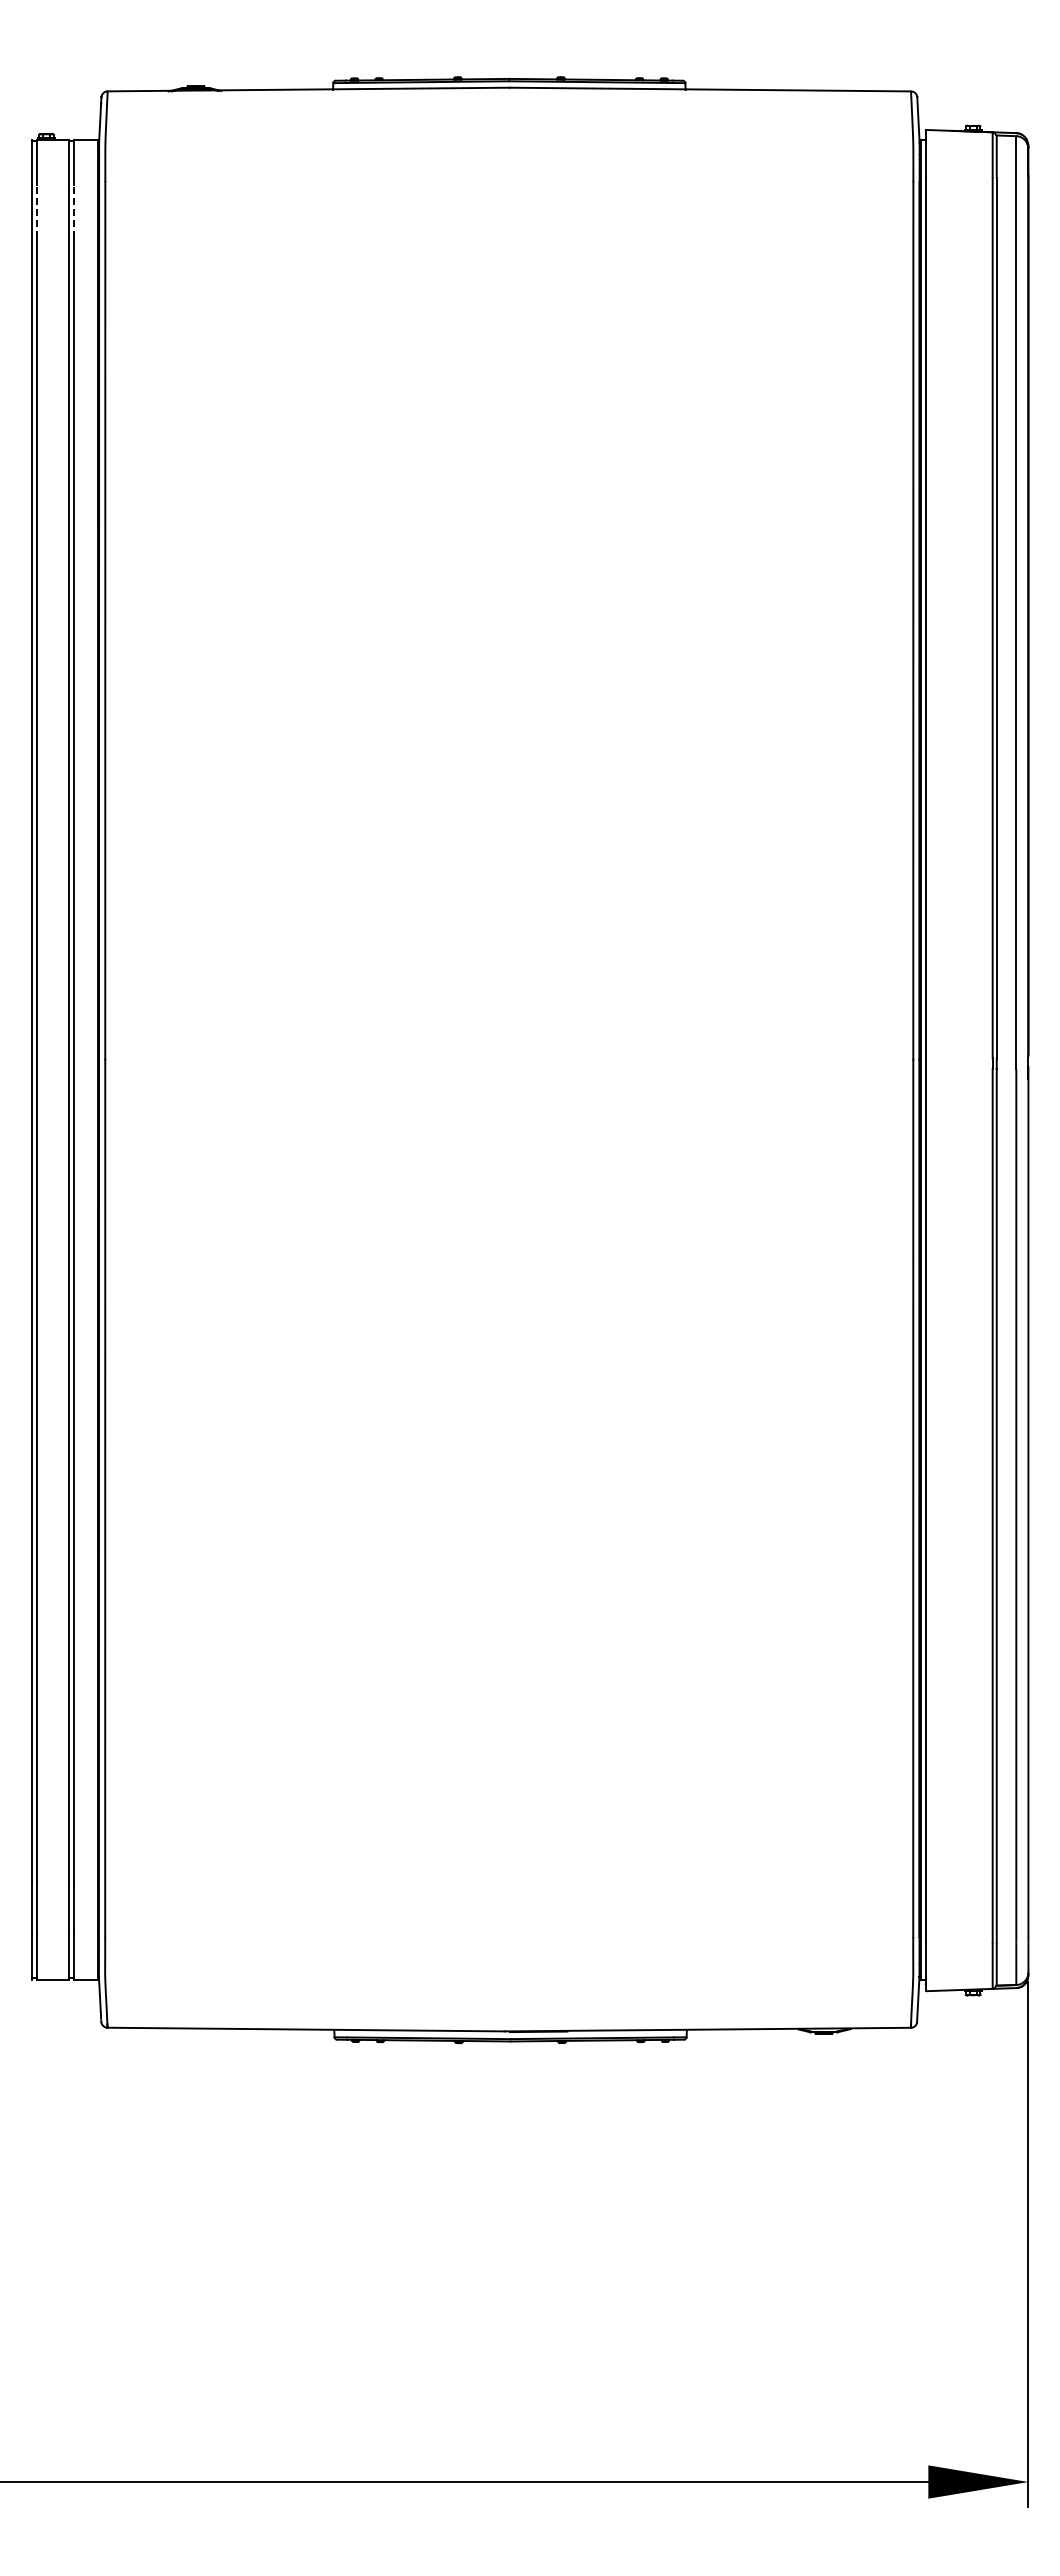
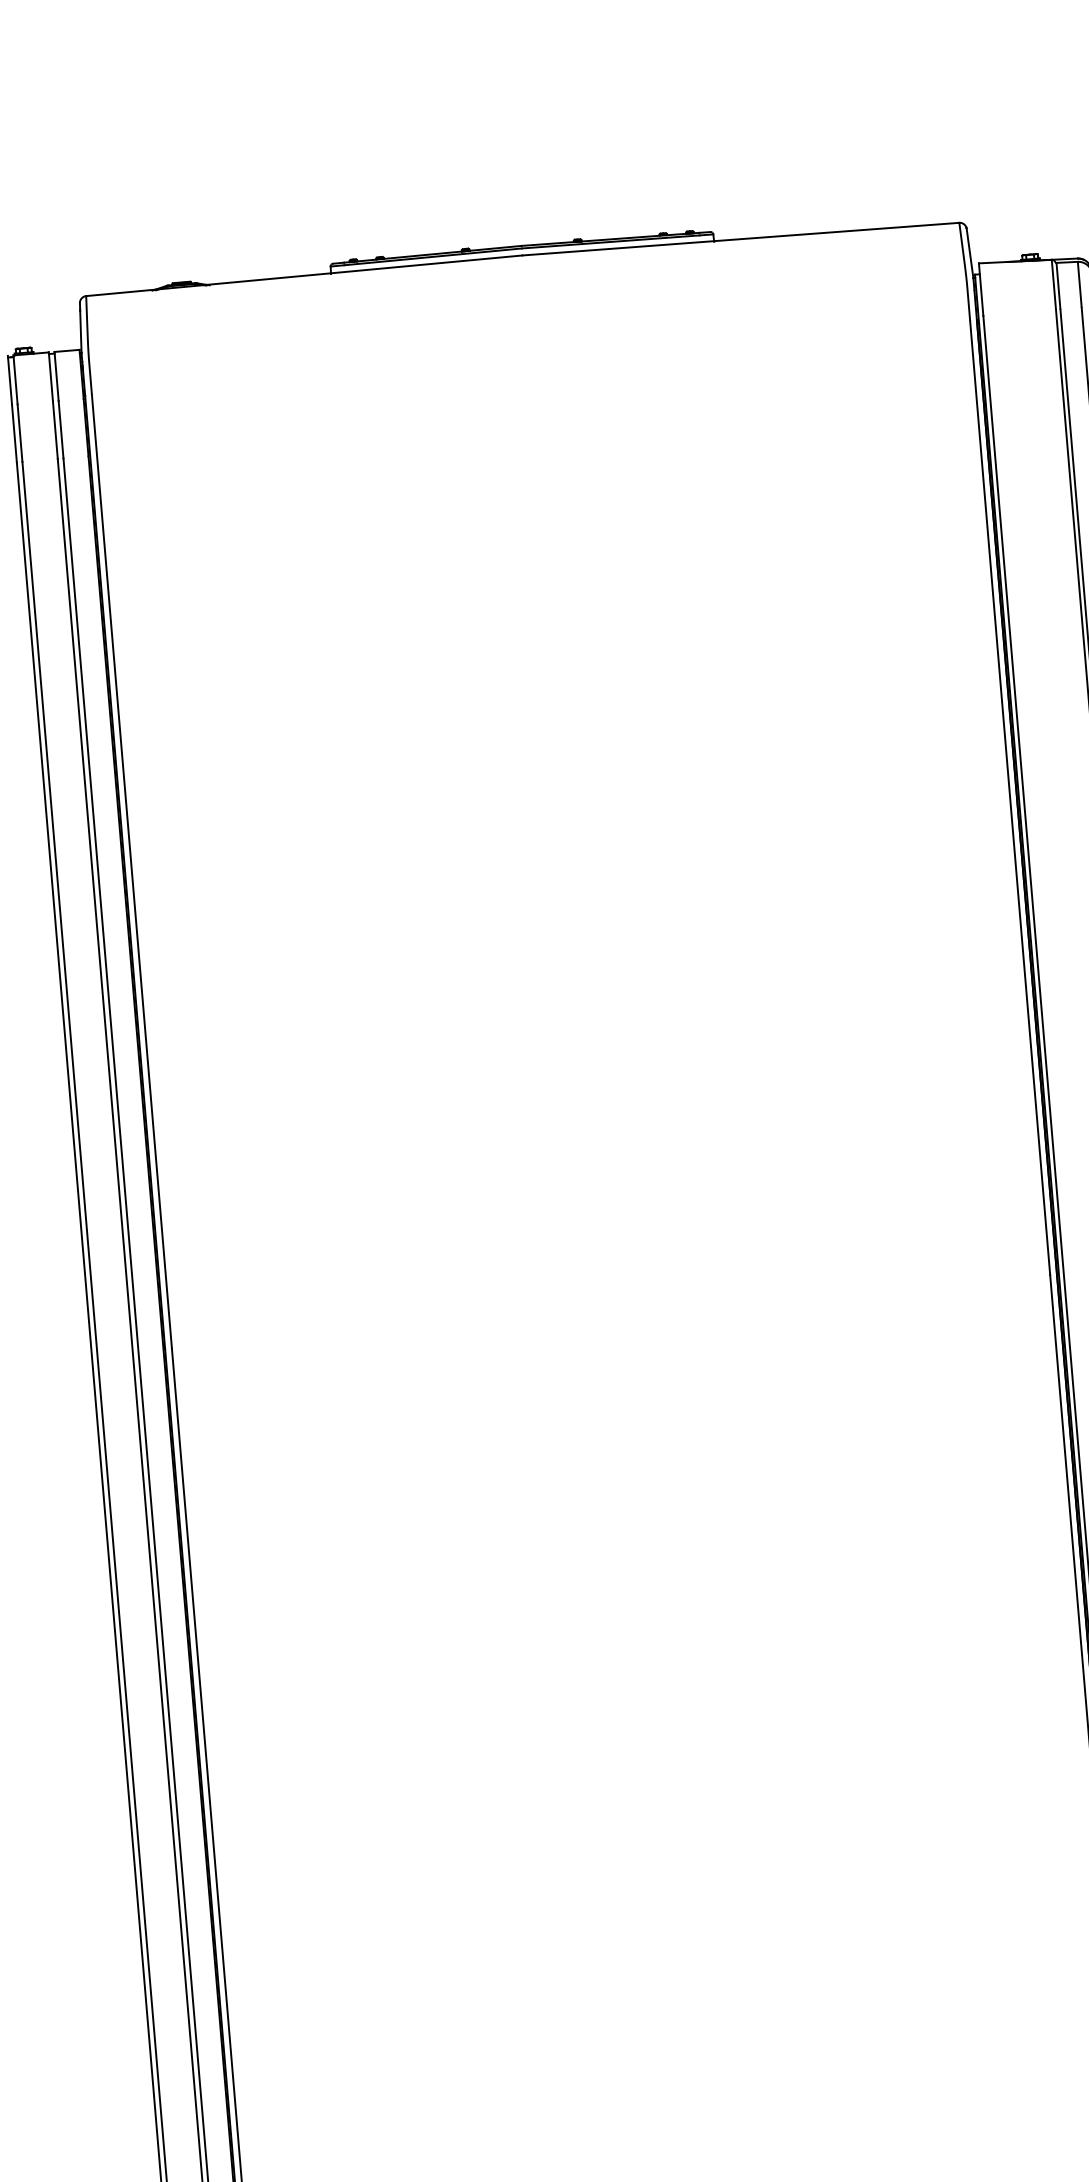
line: (36, 211) -> (19, 433), dashed -> solid
line: (74, 211) -> (61, 429), dashed -> solid

